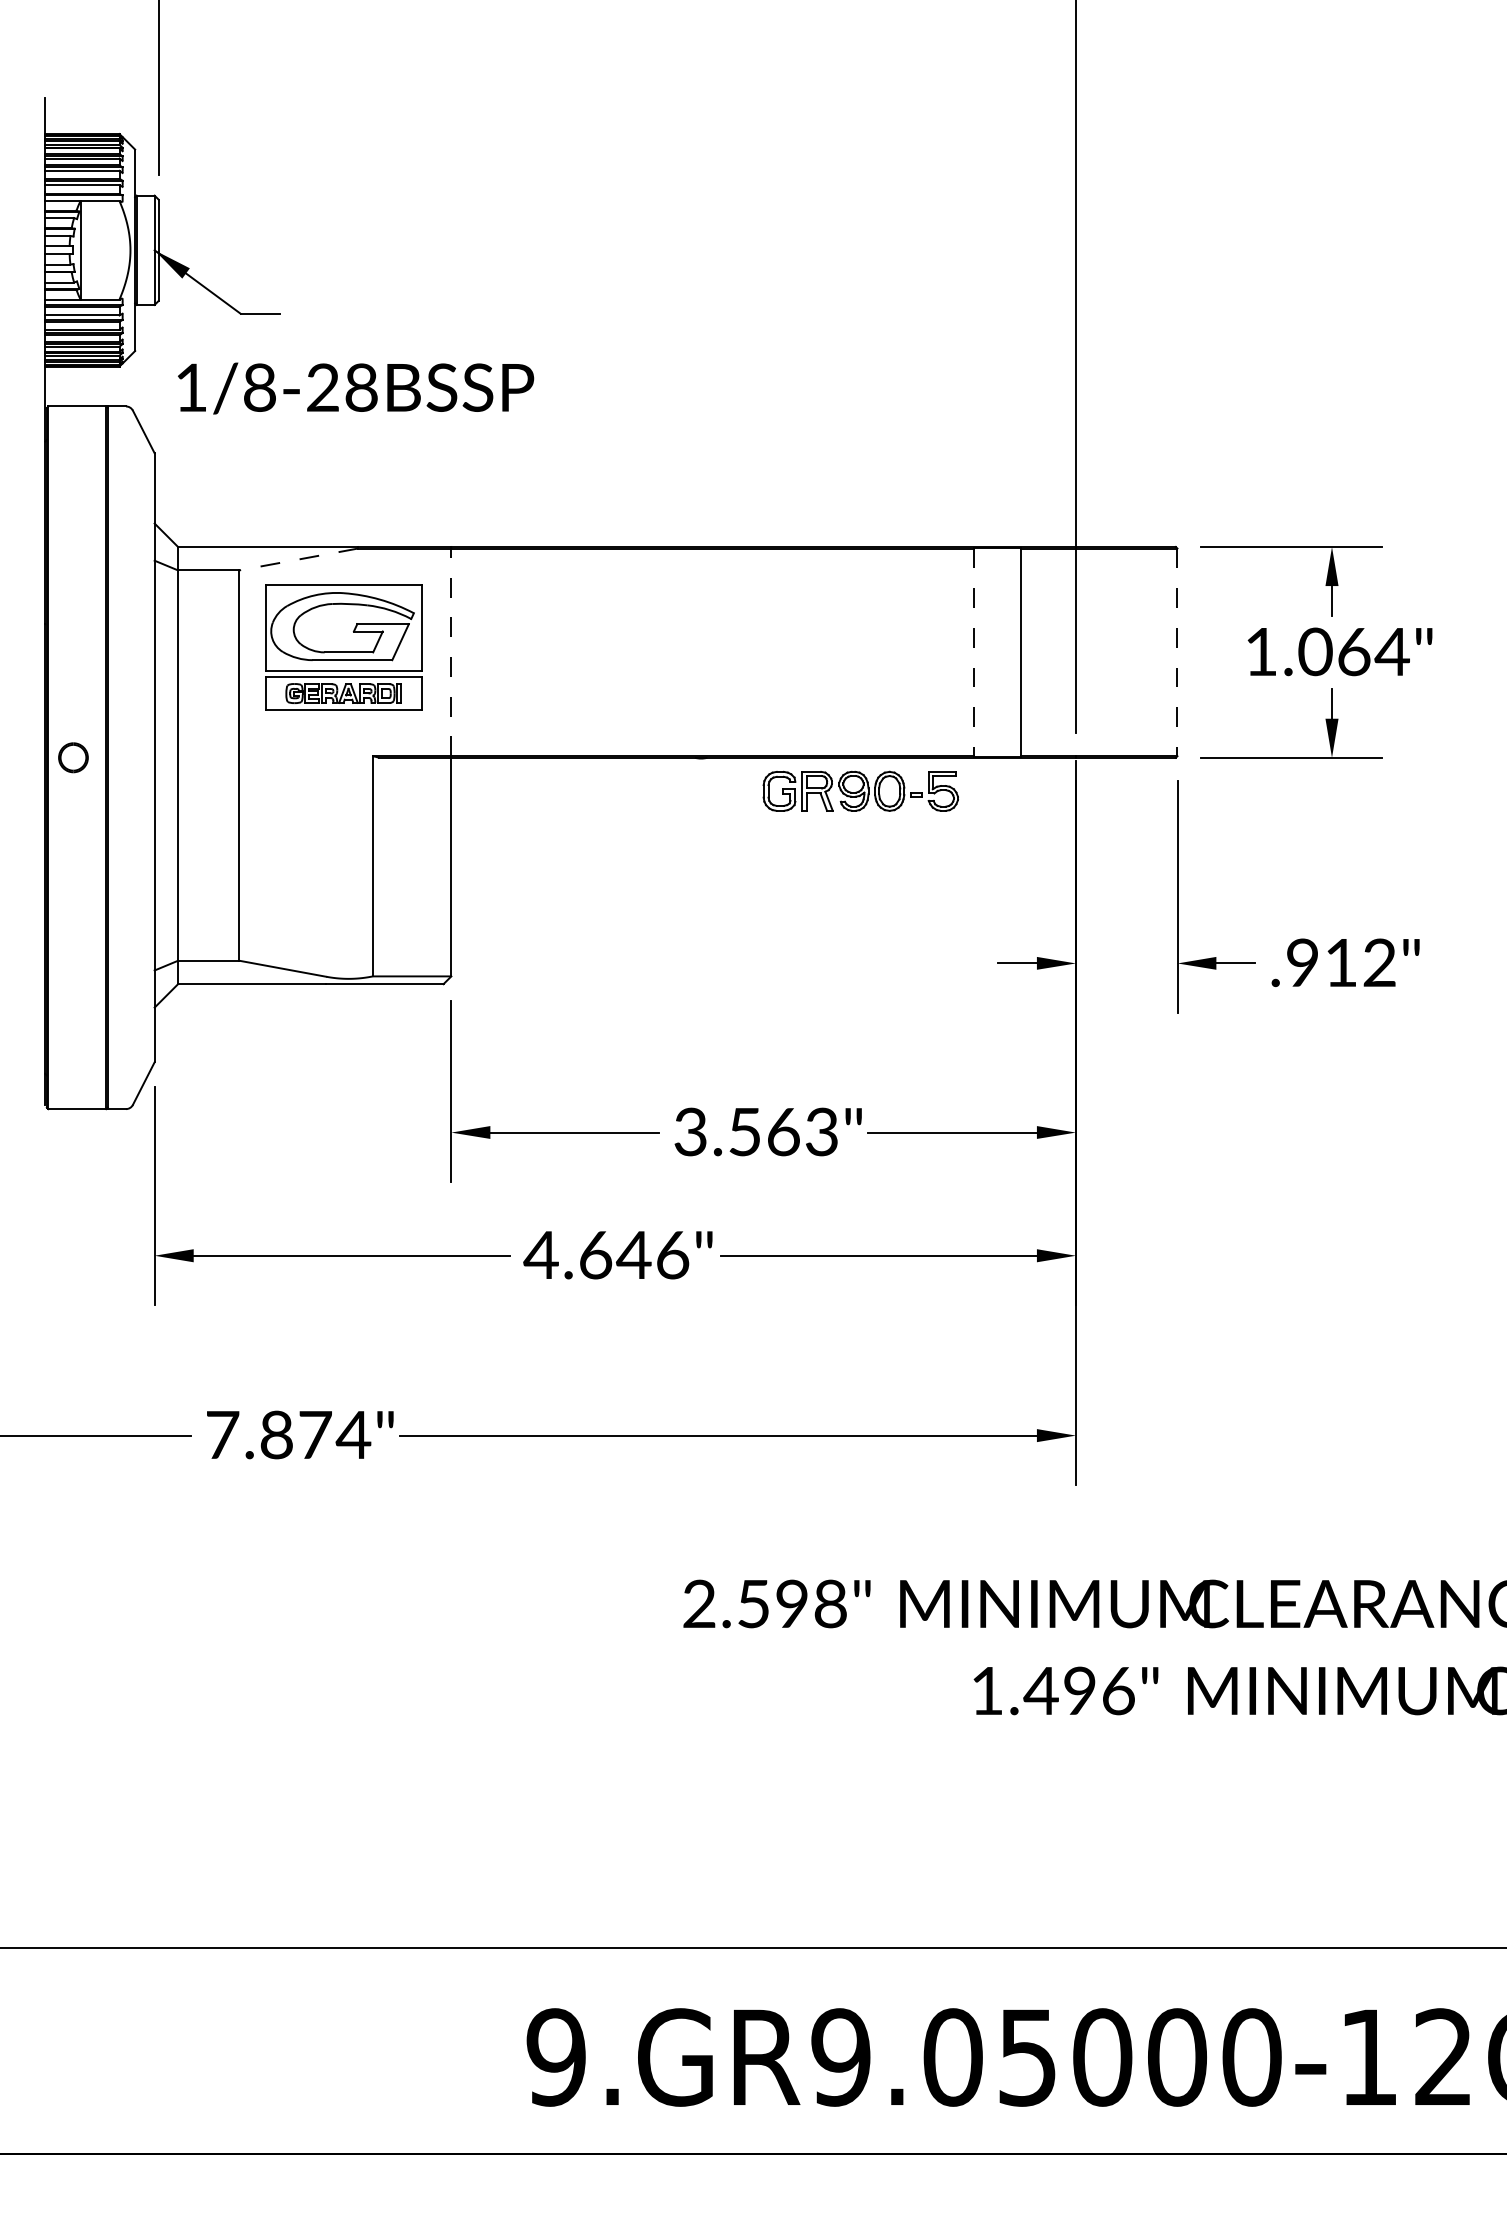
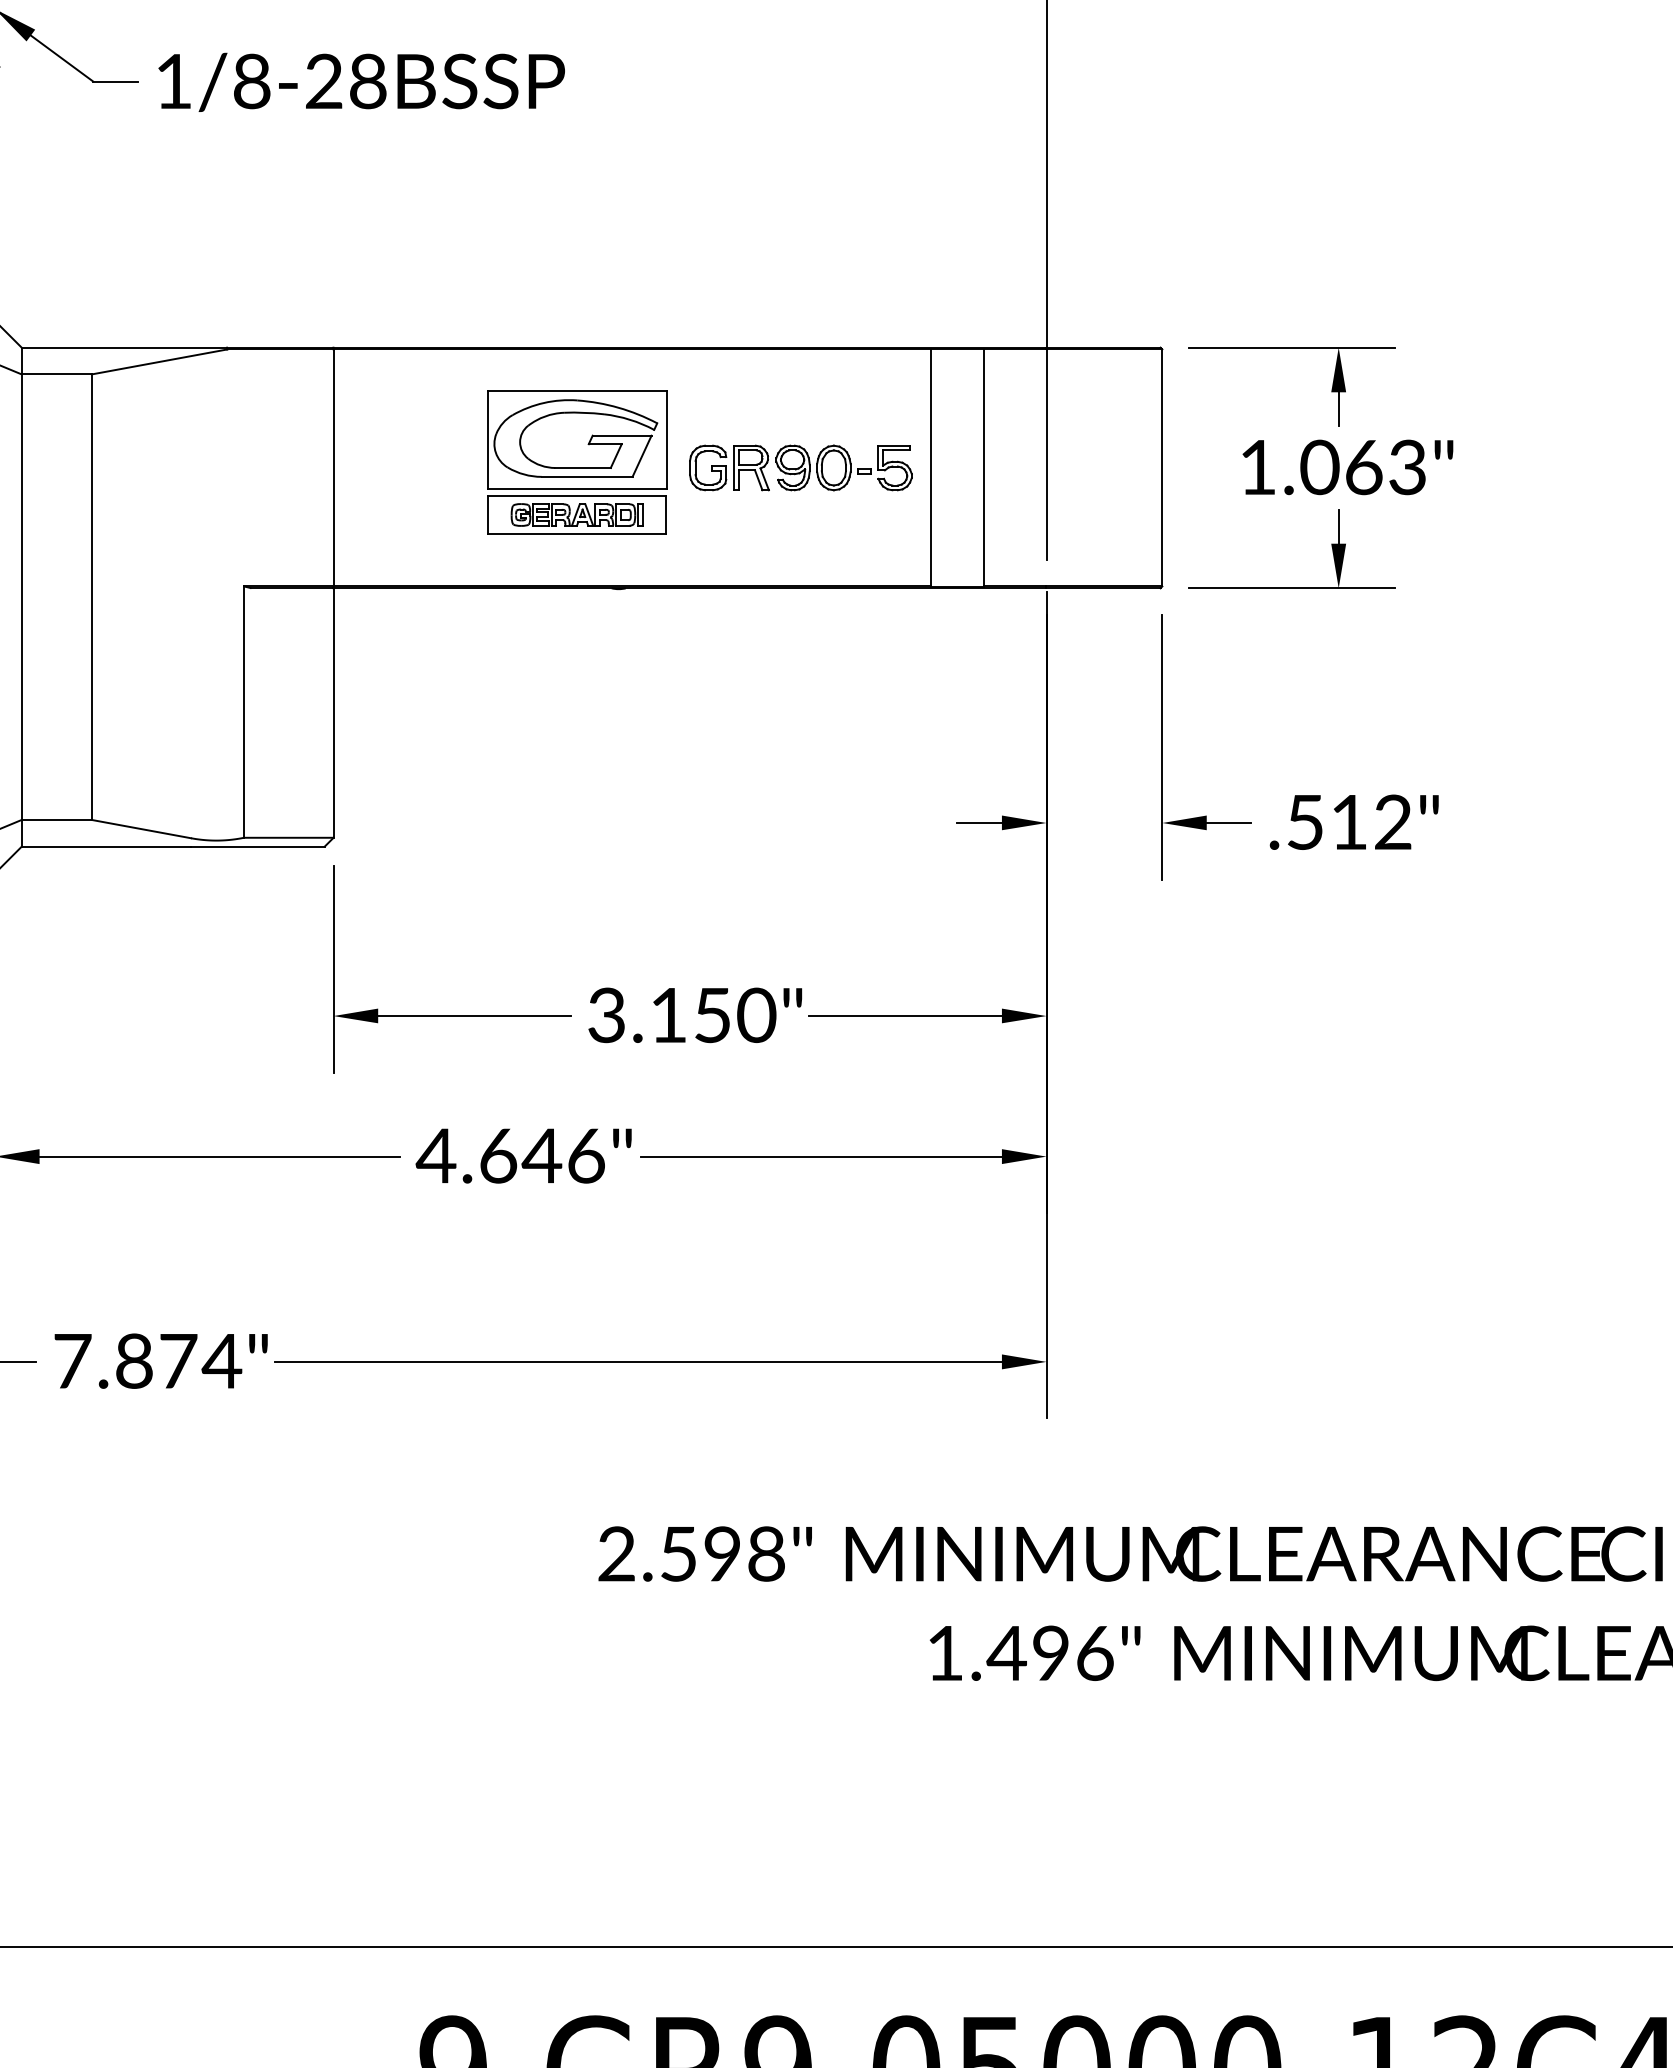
text: (356, 388) -> (362, 82), moved
line: (298, 559) -> (159, 361), dashed -> solid
part: (343, 647) -> (576, 462), moved
text: (1391, 651) -> (1406, 466), 1.064" -> 1.063"
line: (451, 652) -> (333, 468), dashed -> solid
line: (974, 652) -> (930, 468), dashed -> solid
line: (1177, 652) -> (1162, 468), dashed -> solid
part: (860, 790) -> (800, 466), moved
text: (1302, 962) -> (1305, 821), .912" -> .512"
text: (784, 1131) -> (713, 1014), 3.563" -> 3.150"

